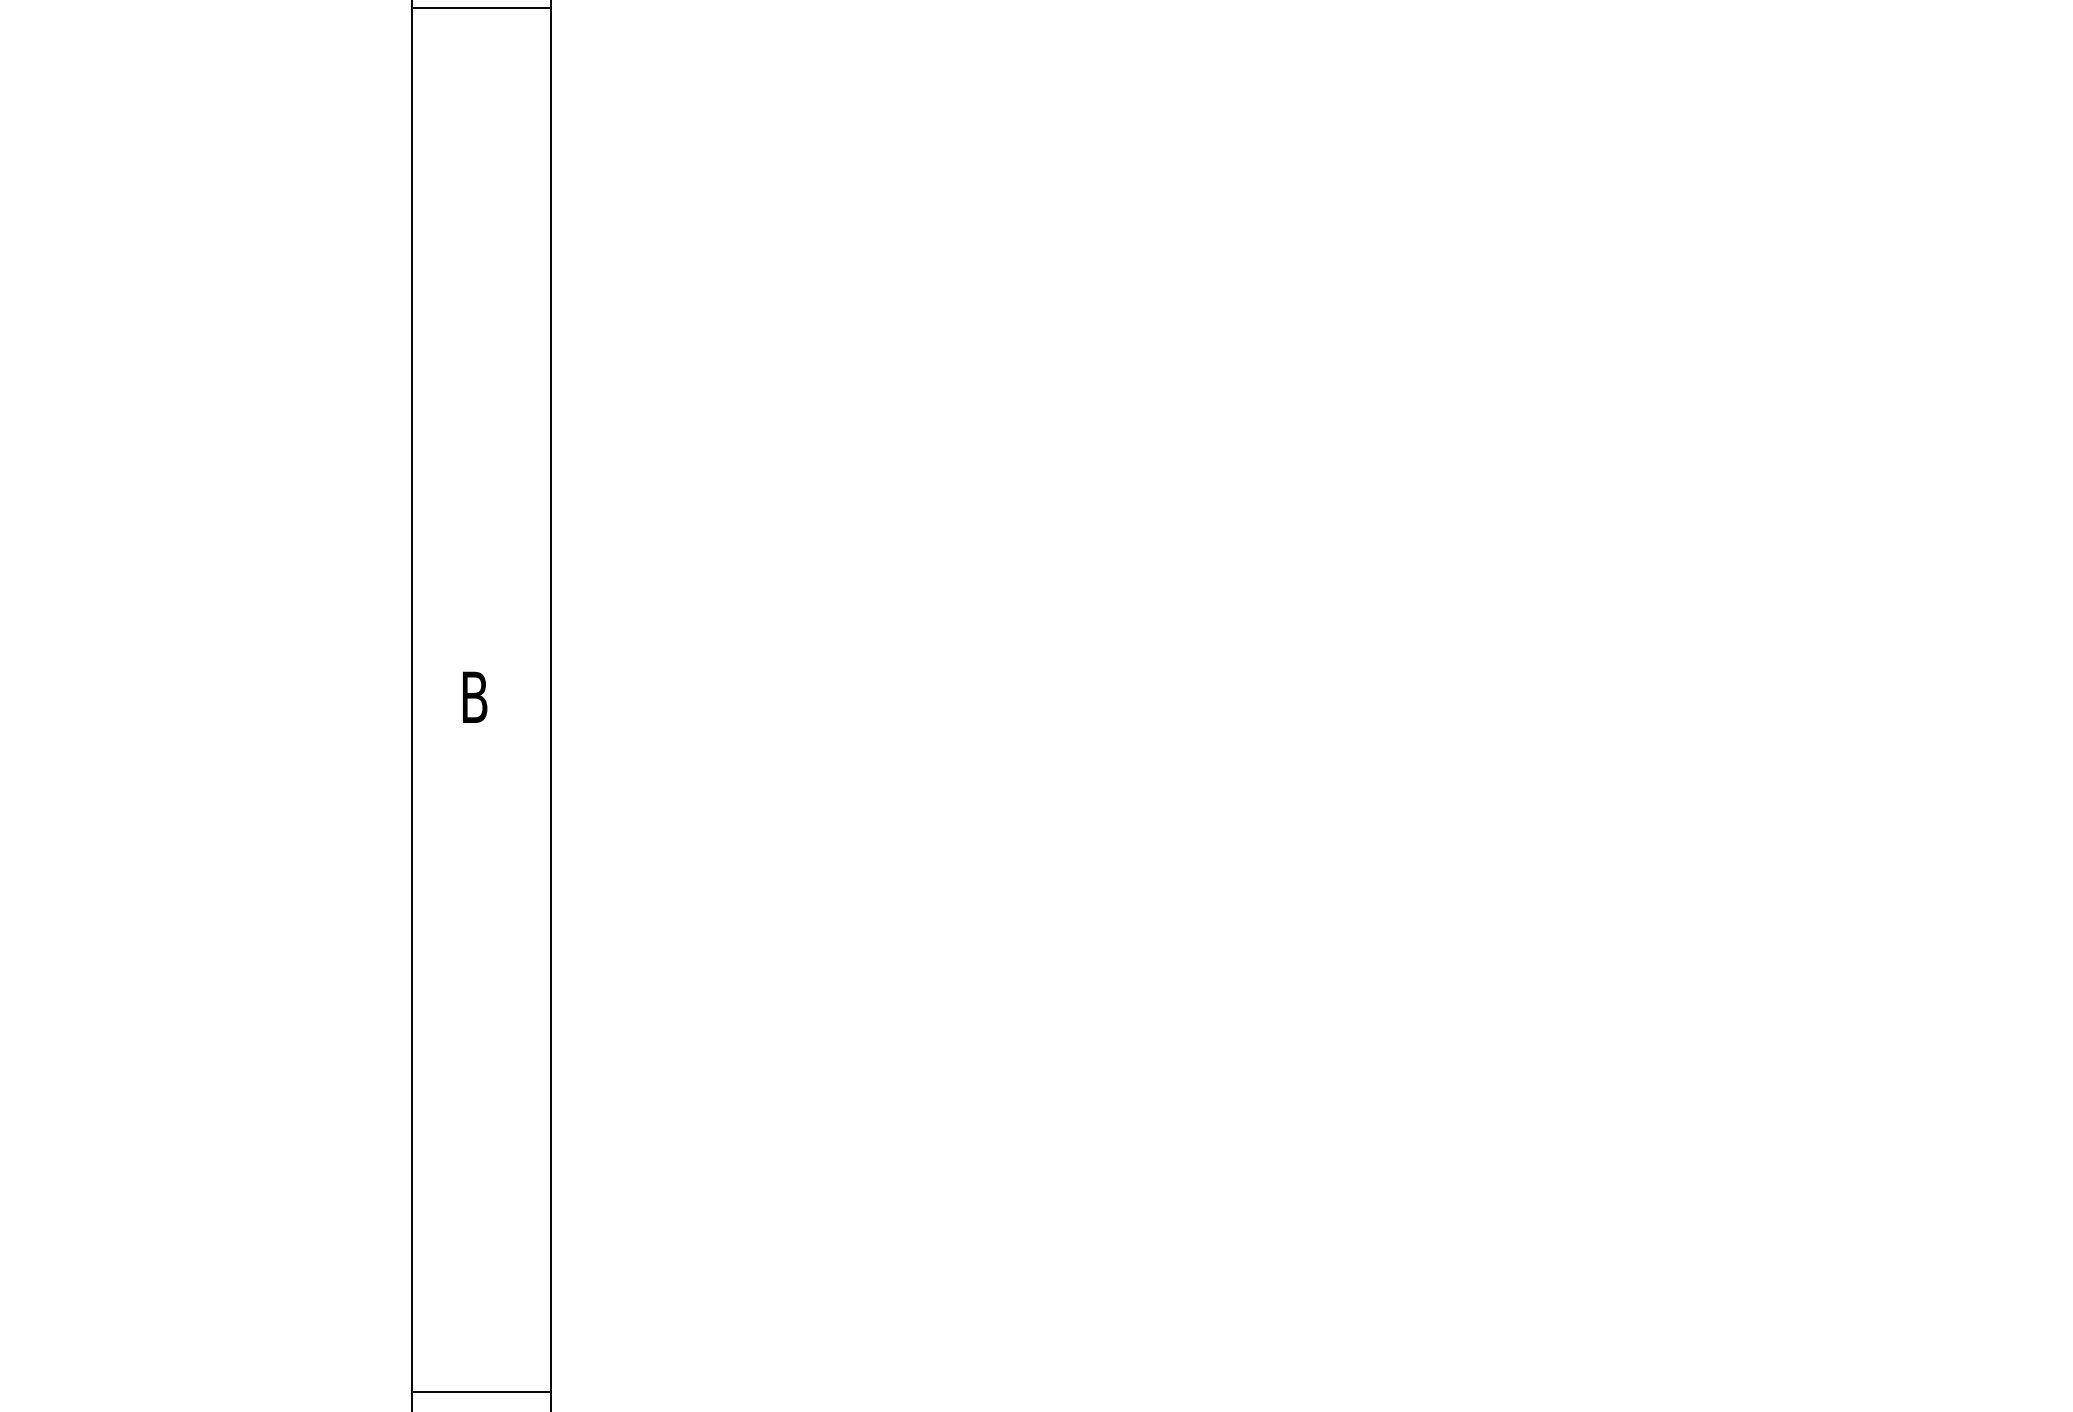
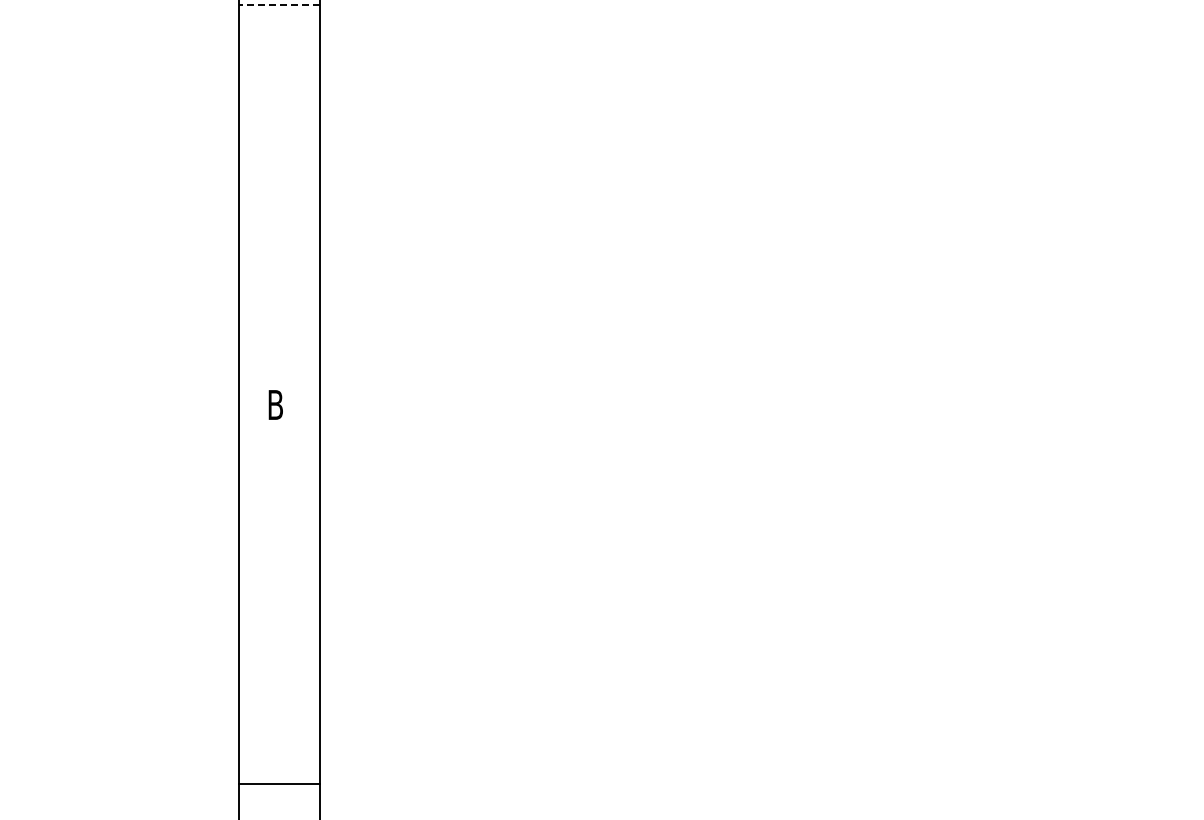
line: (481, 7) -> (279, 4), solid -> dashed
line: (481, 1392) -> (279, 783), moved

